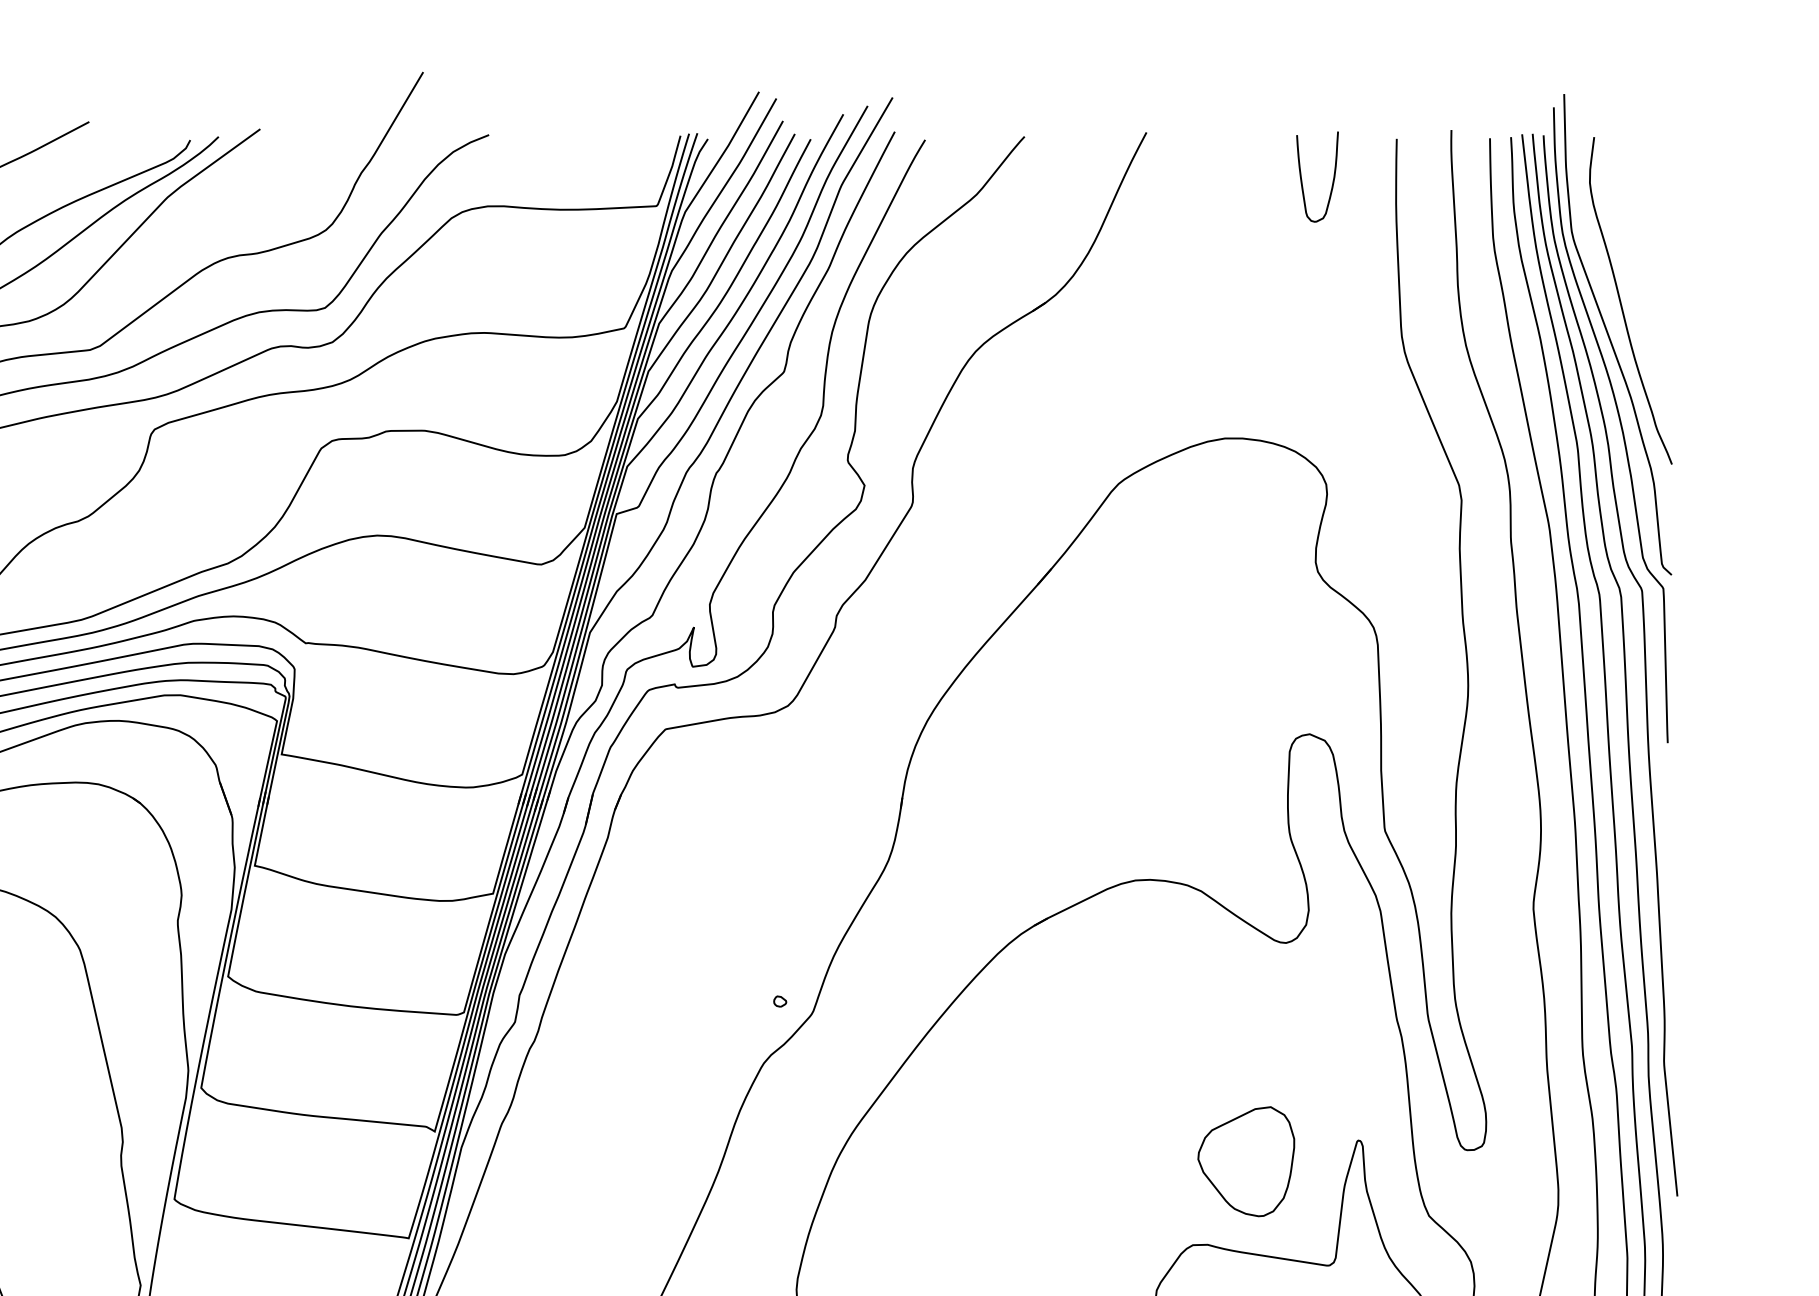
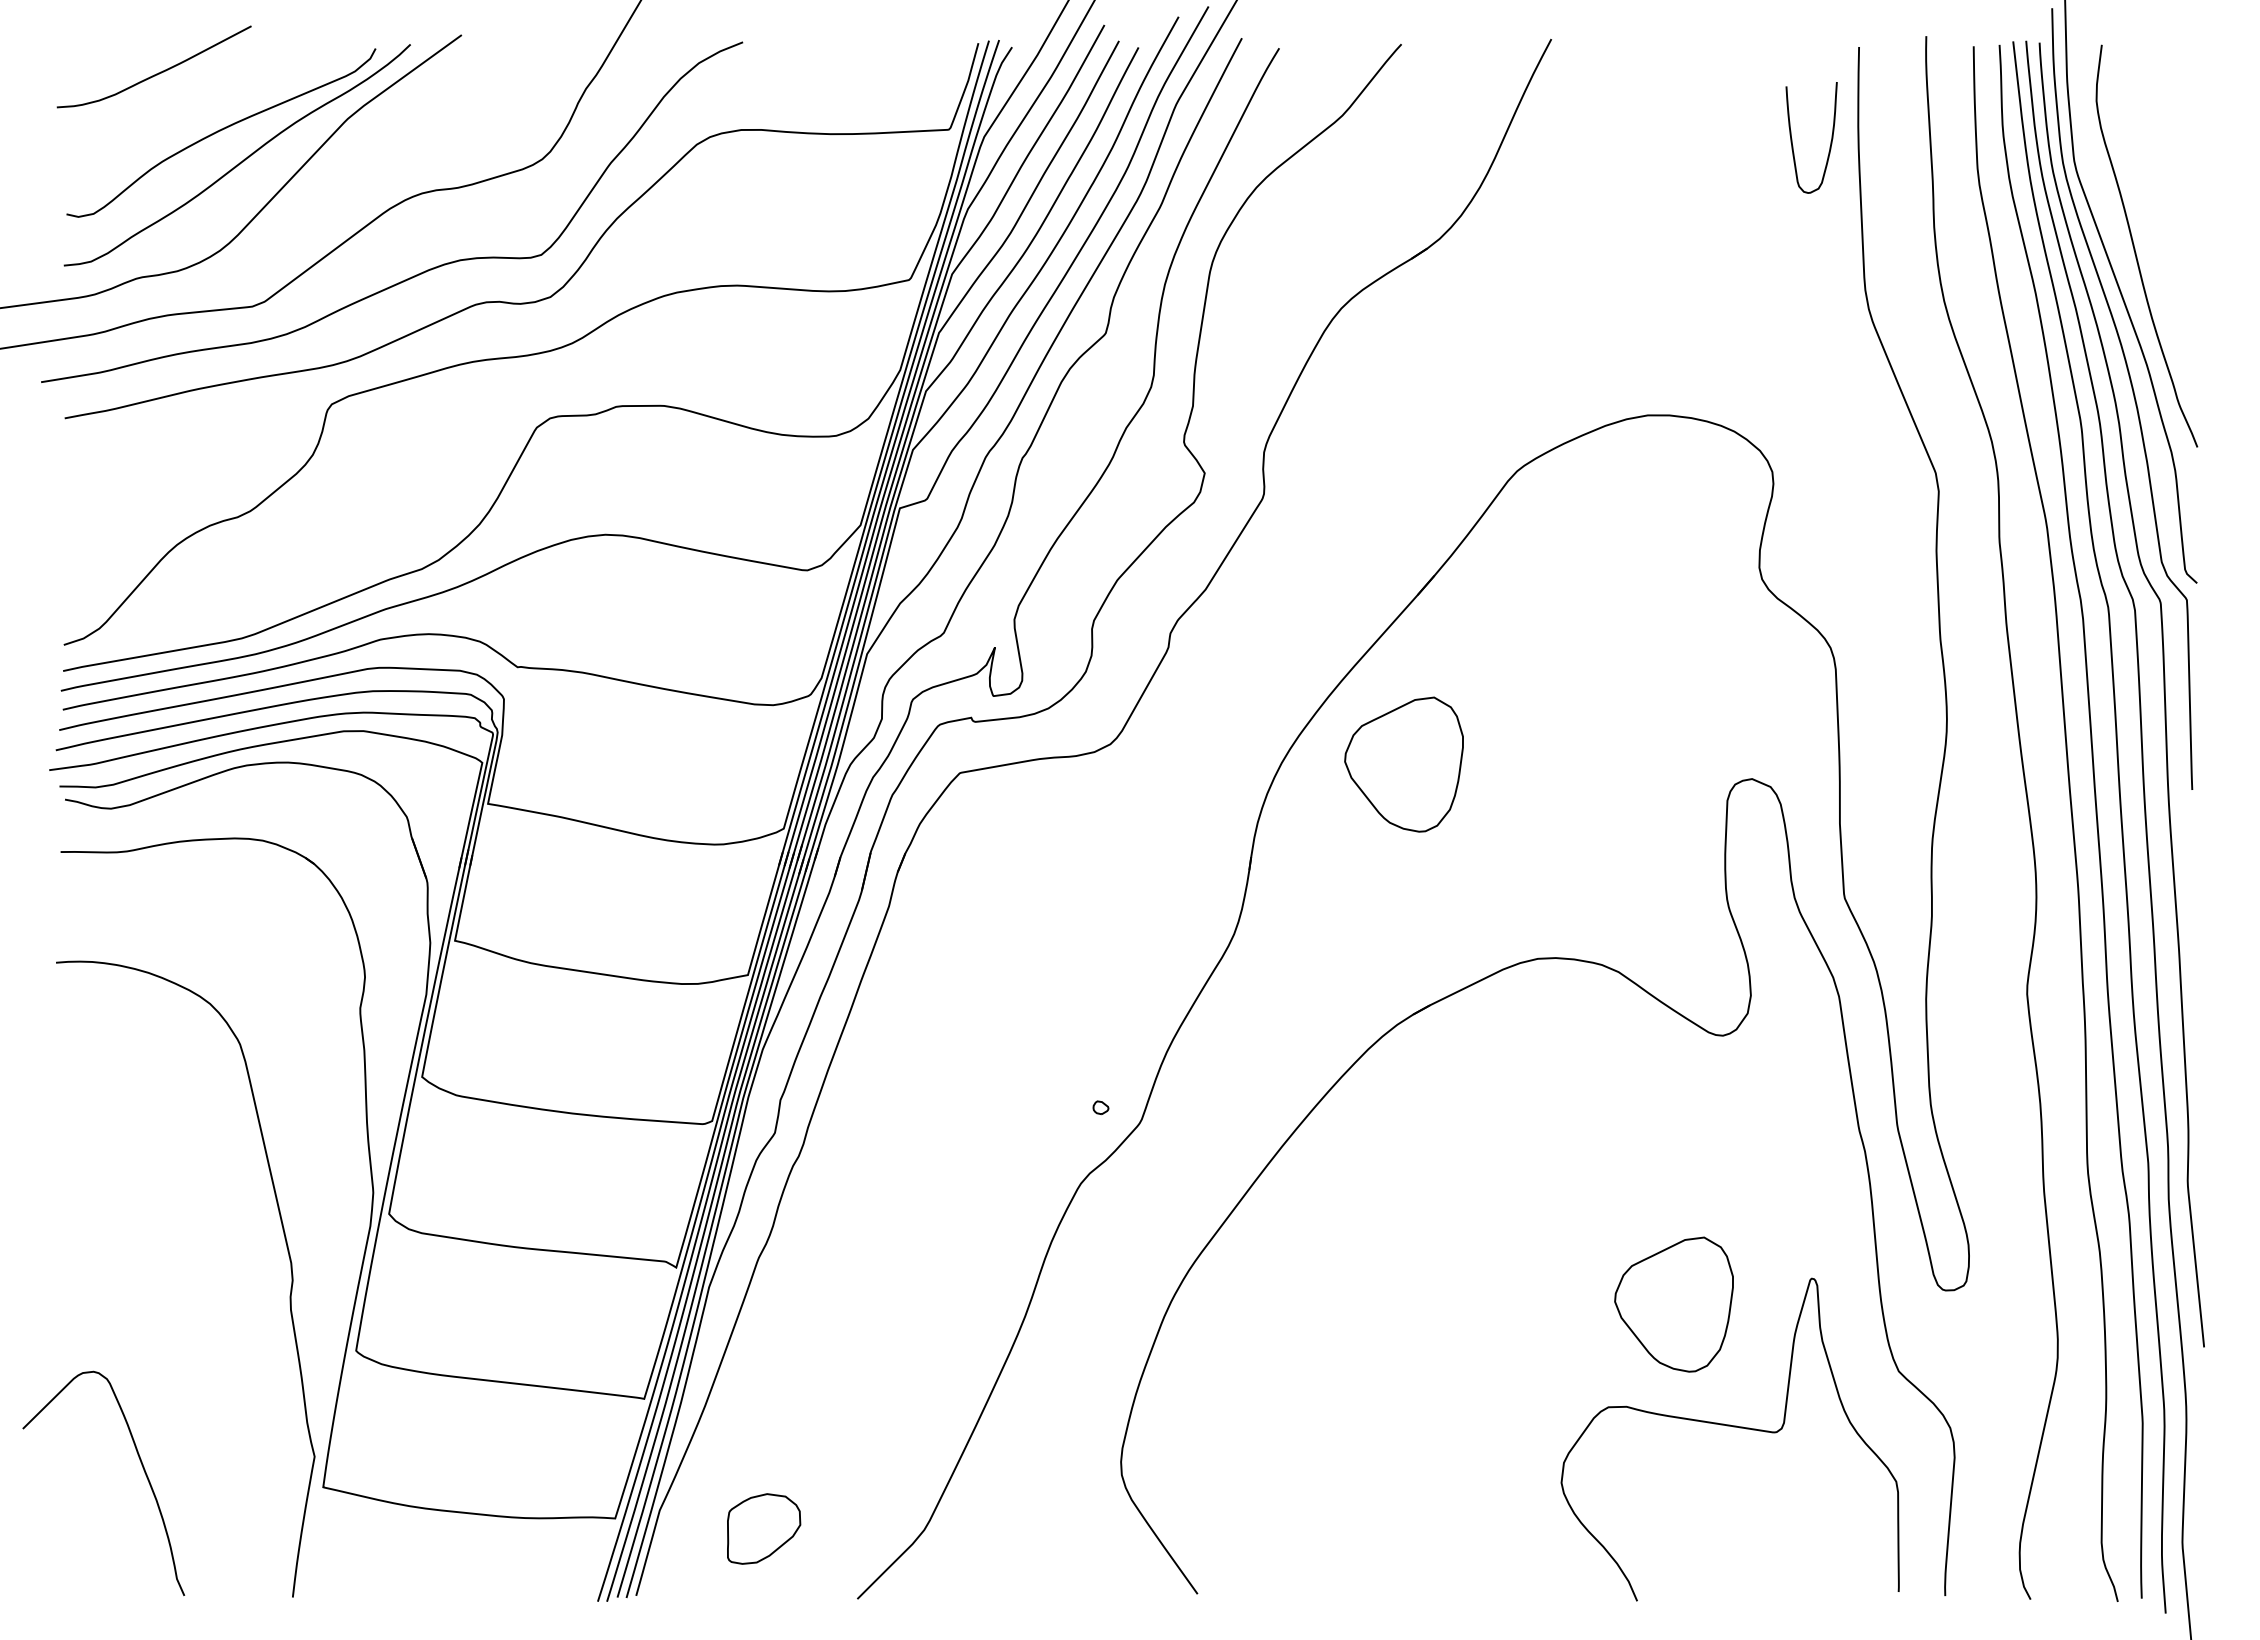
curve: (1301, 177) -> (1792, 138), moved
part: (1026, 722) -> (1403, 764), added

